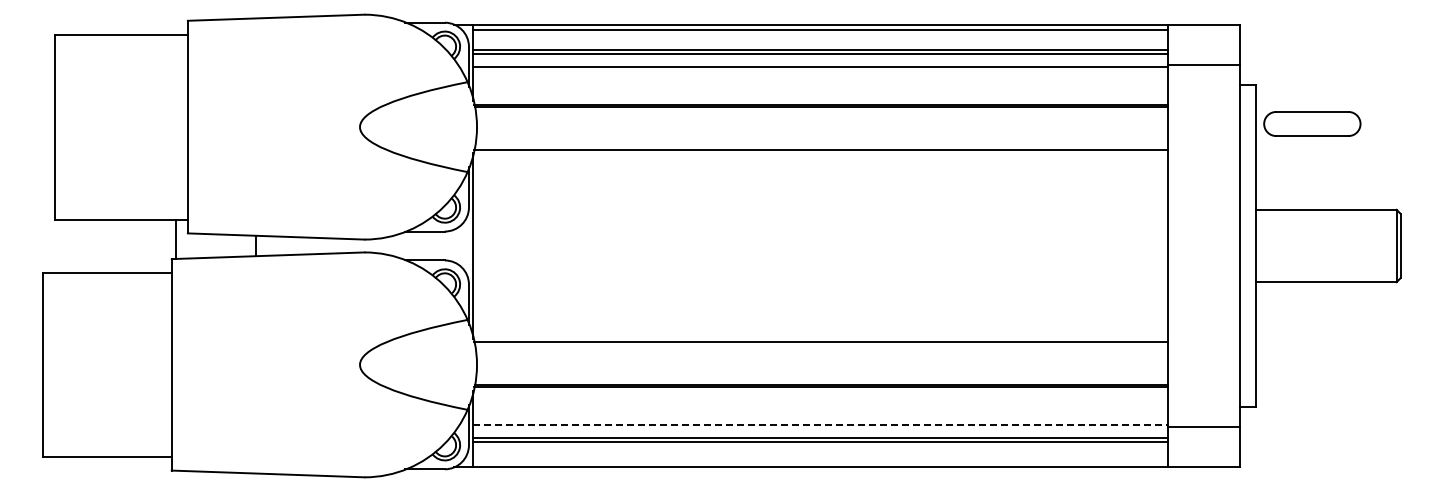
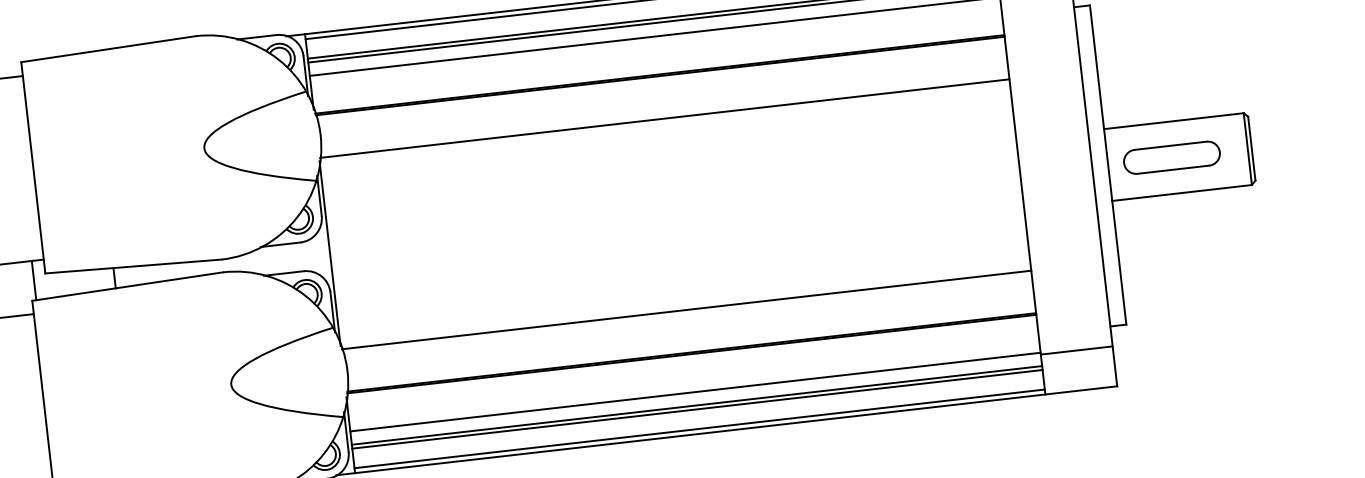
part: (1312, 123) -> (1172, 157), moved
line: (820, 424) -> (695, 391), dashed -> solid
line: (819, 461) -> (698, 428), added

